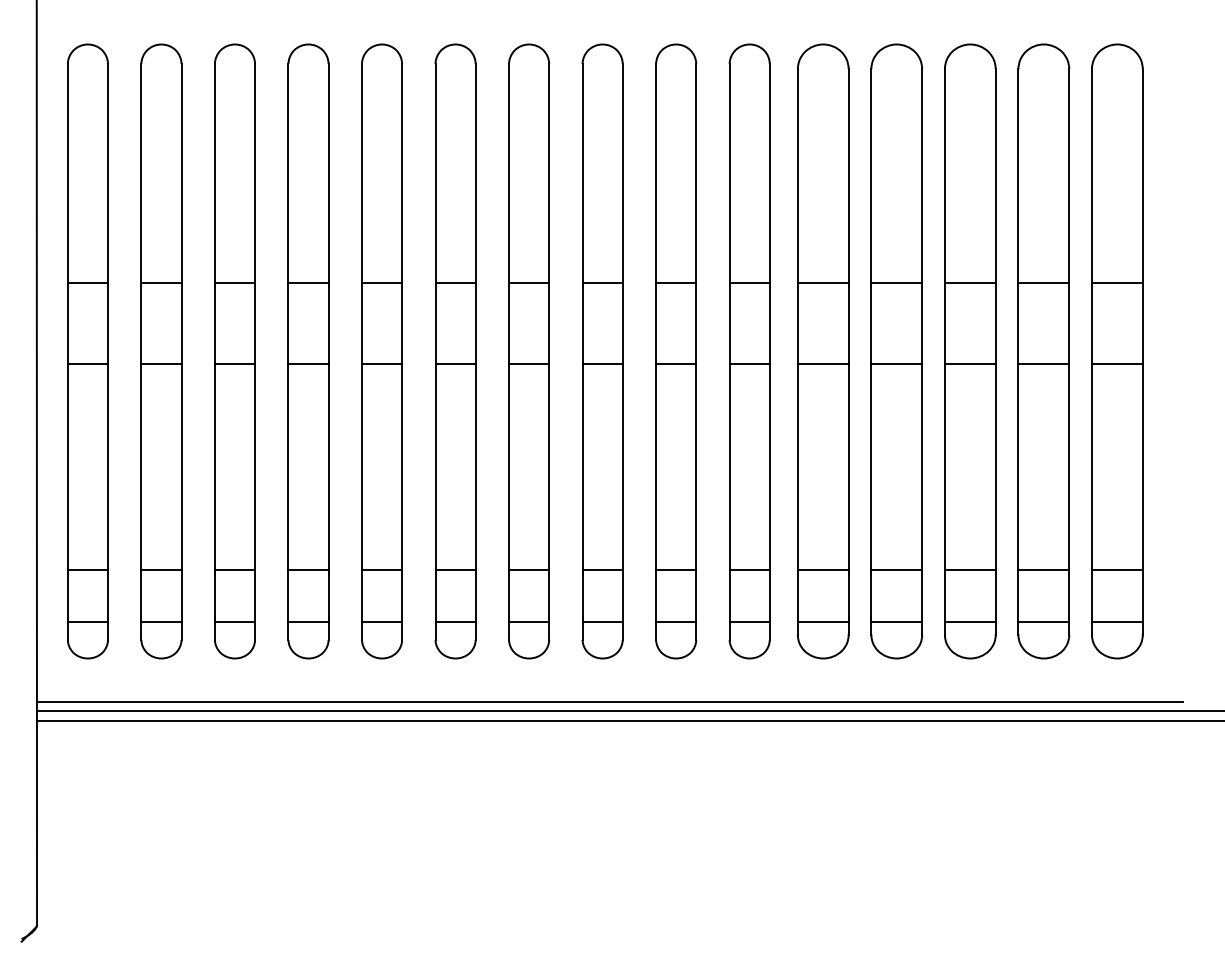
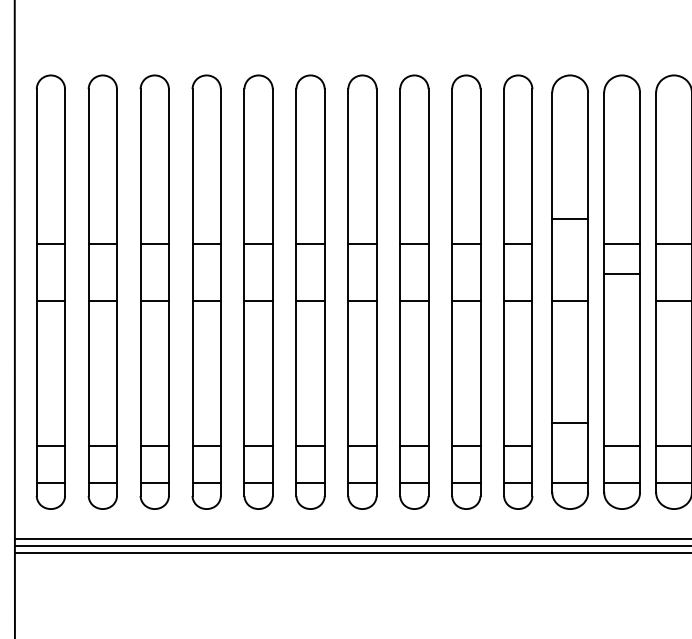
line: (822, 283) -> (569, 219), moved
line: (896, 364) -> (621, 274), moved
line: (822, 569) -> (569, 422), moved

